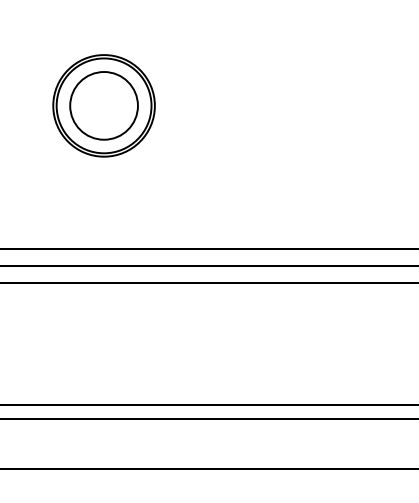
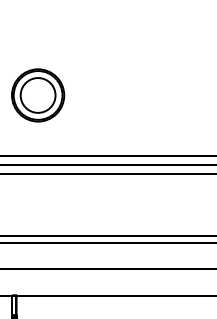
part: (104, 105) -> (38, 95), moved

